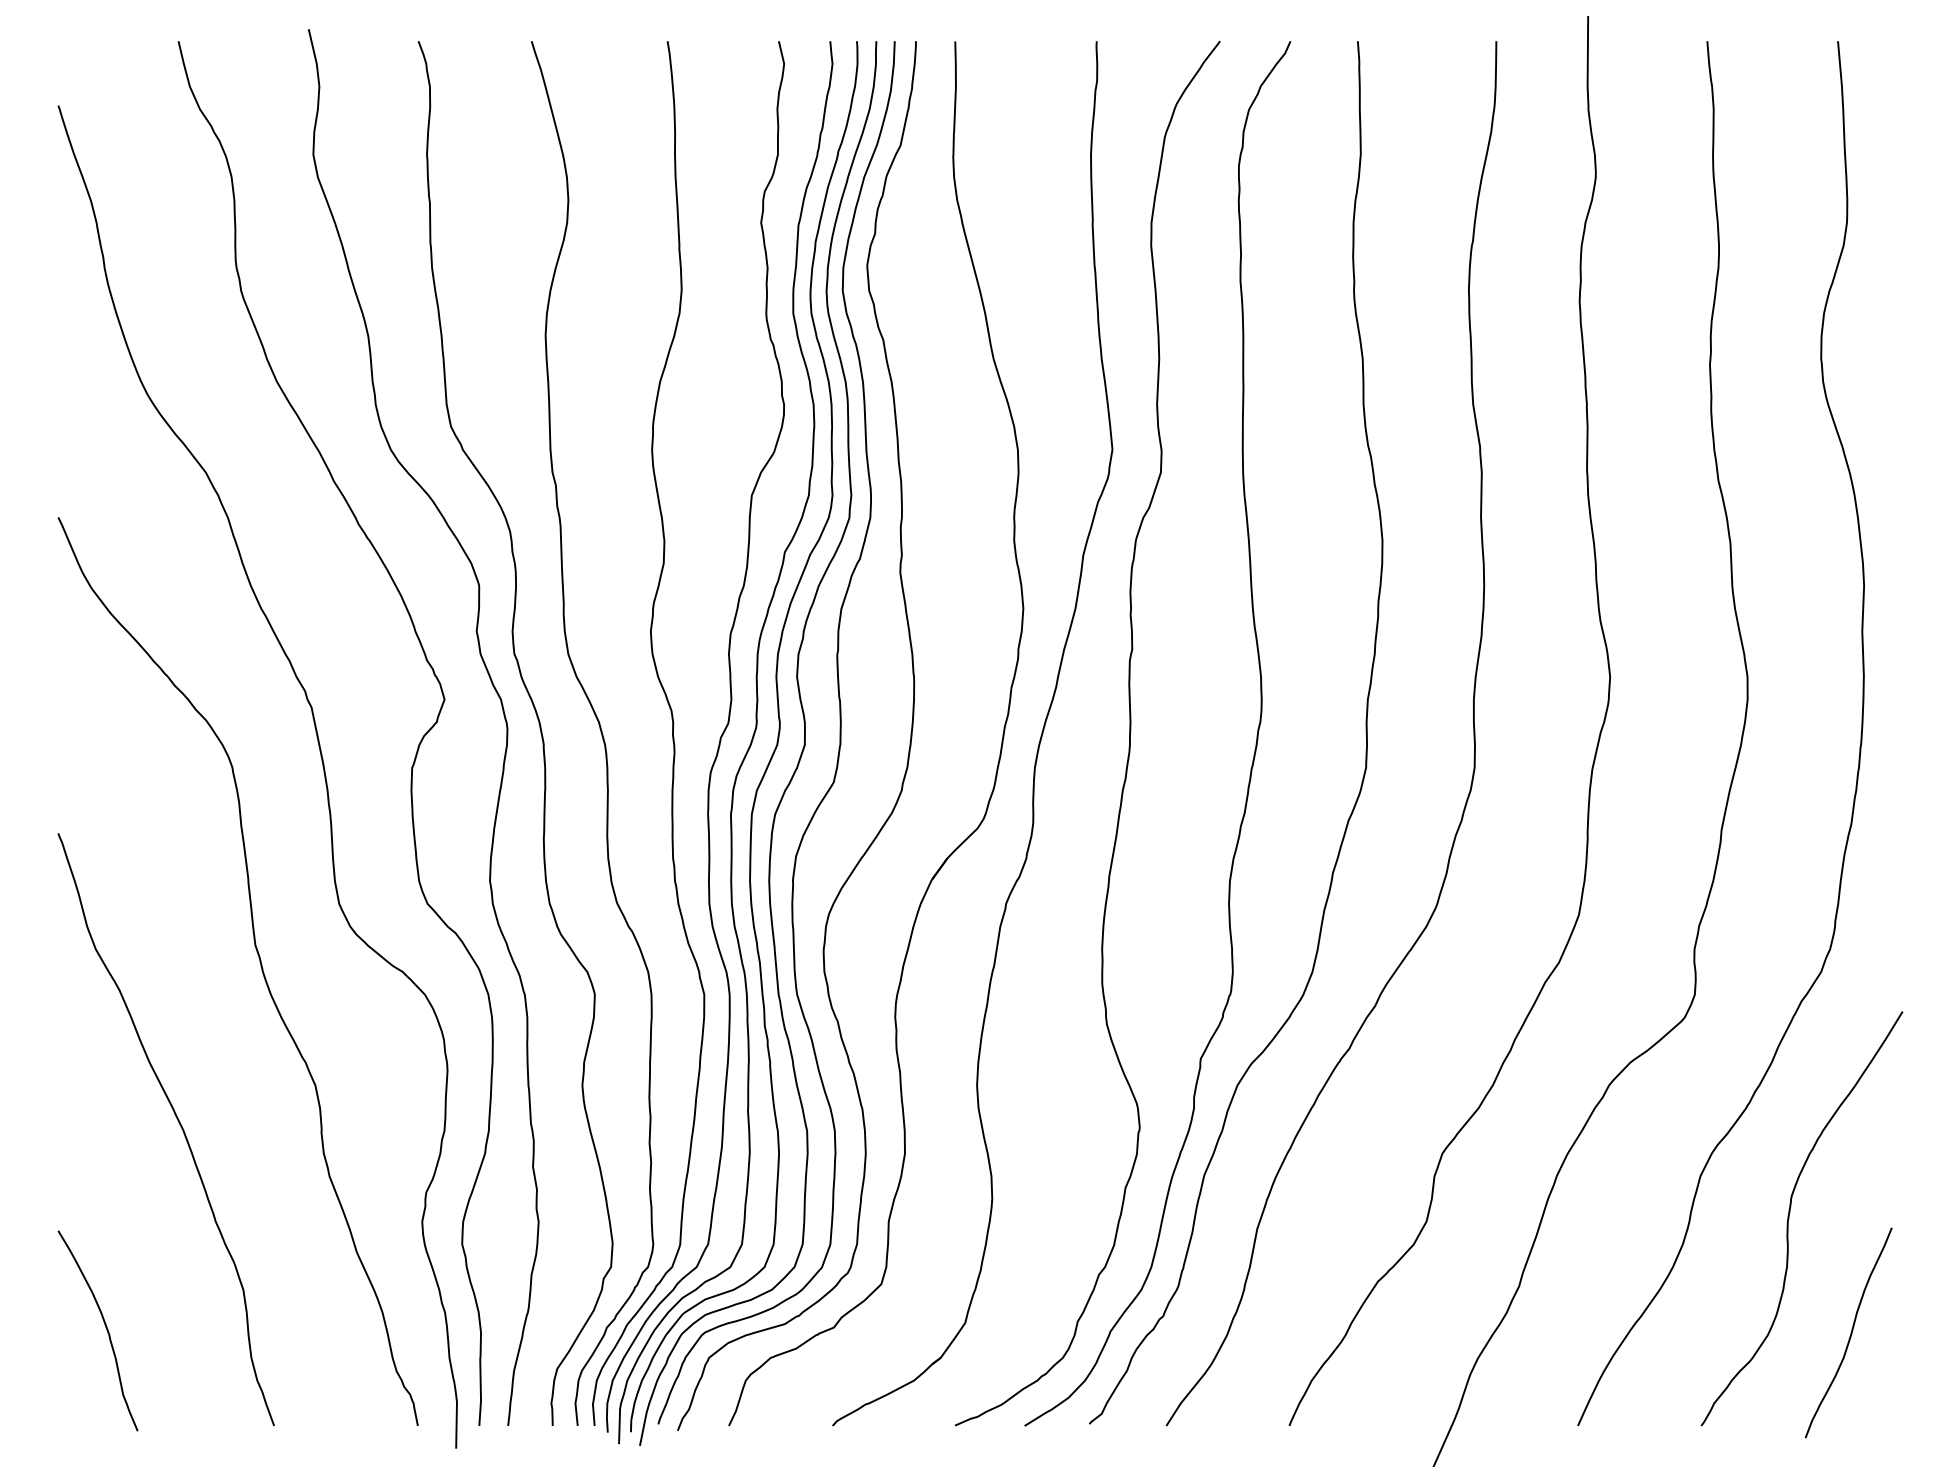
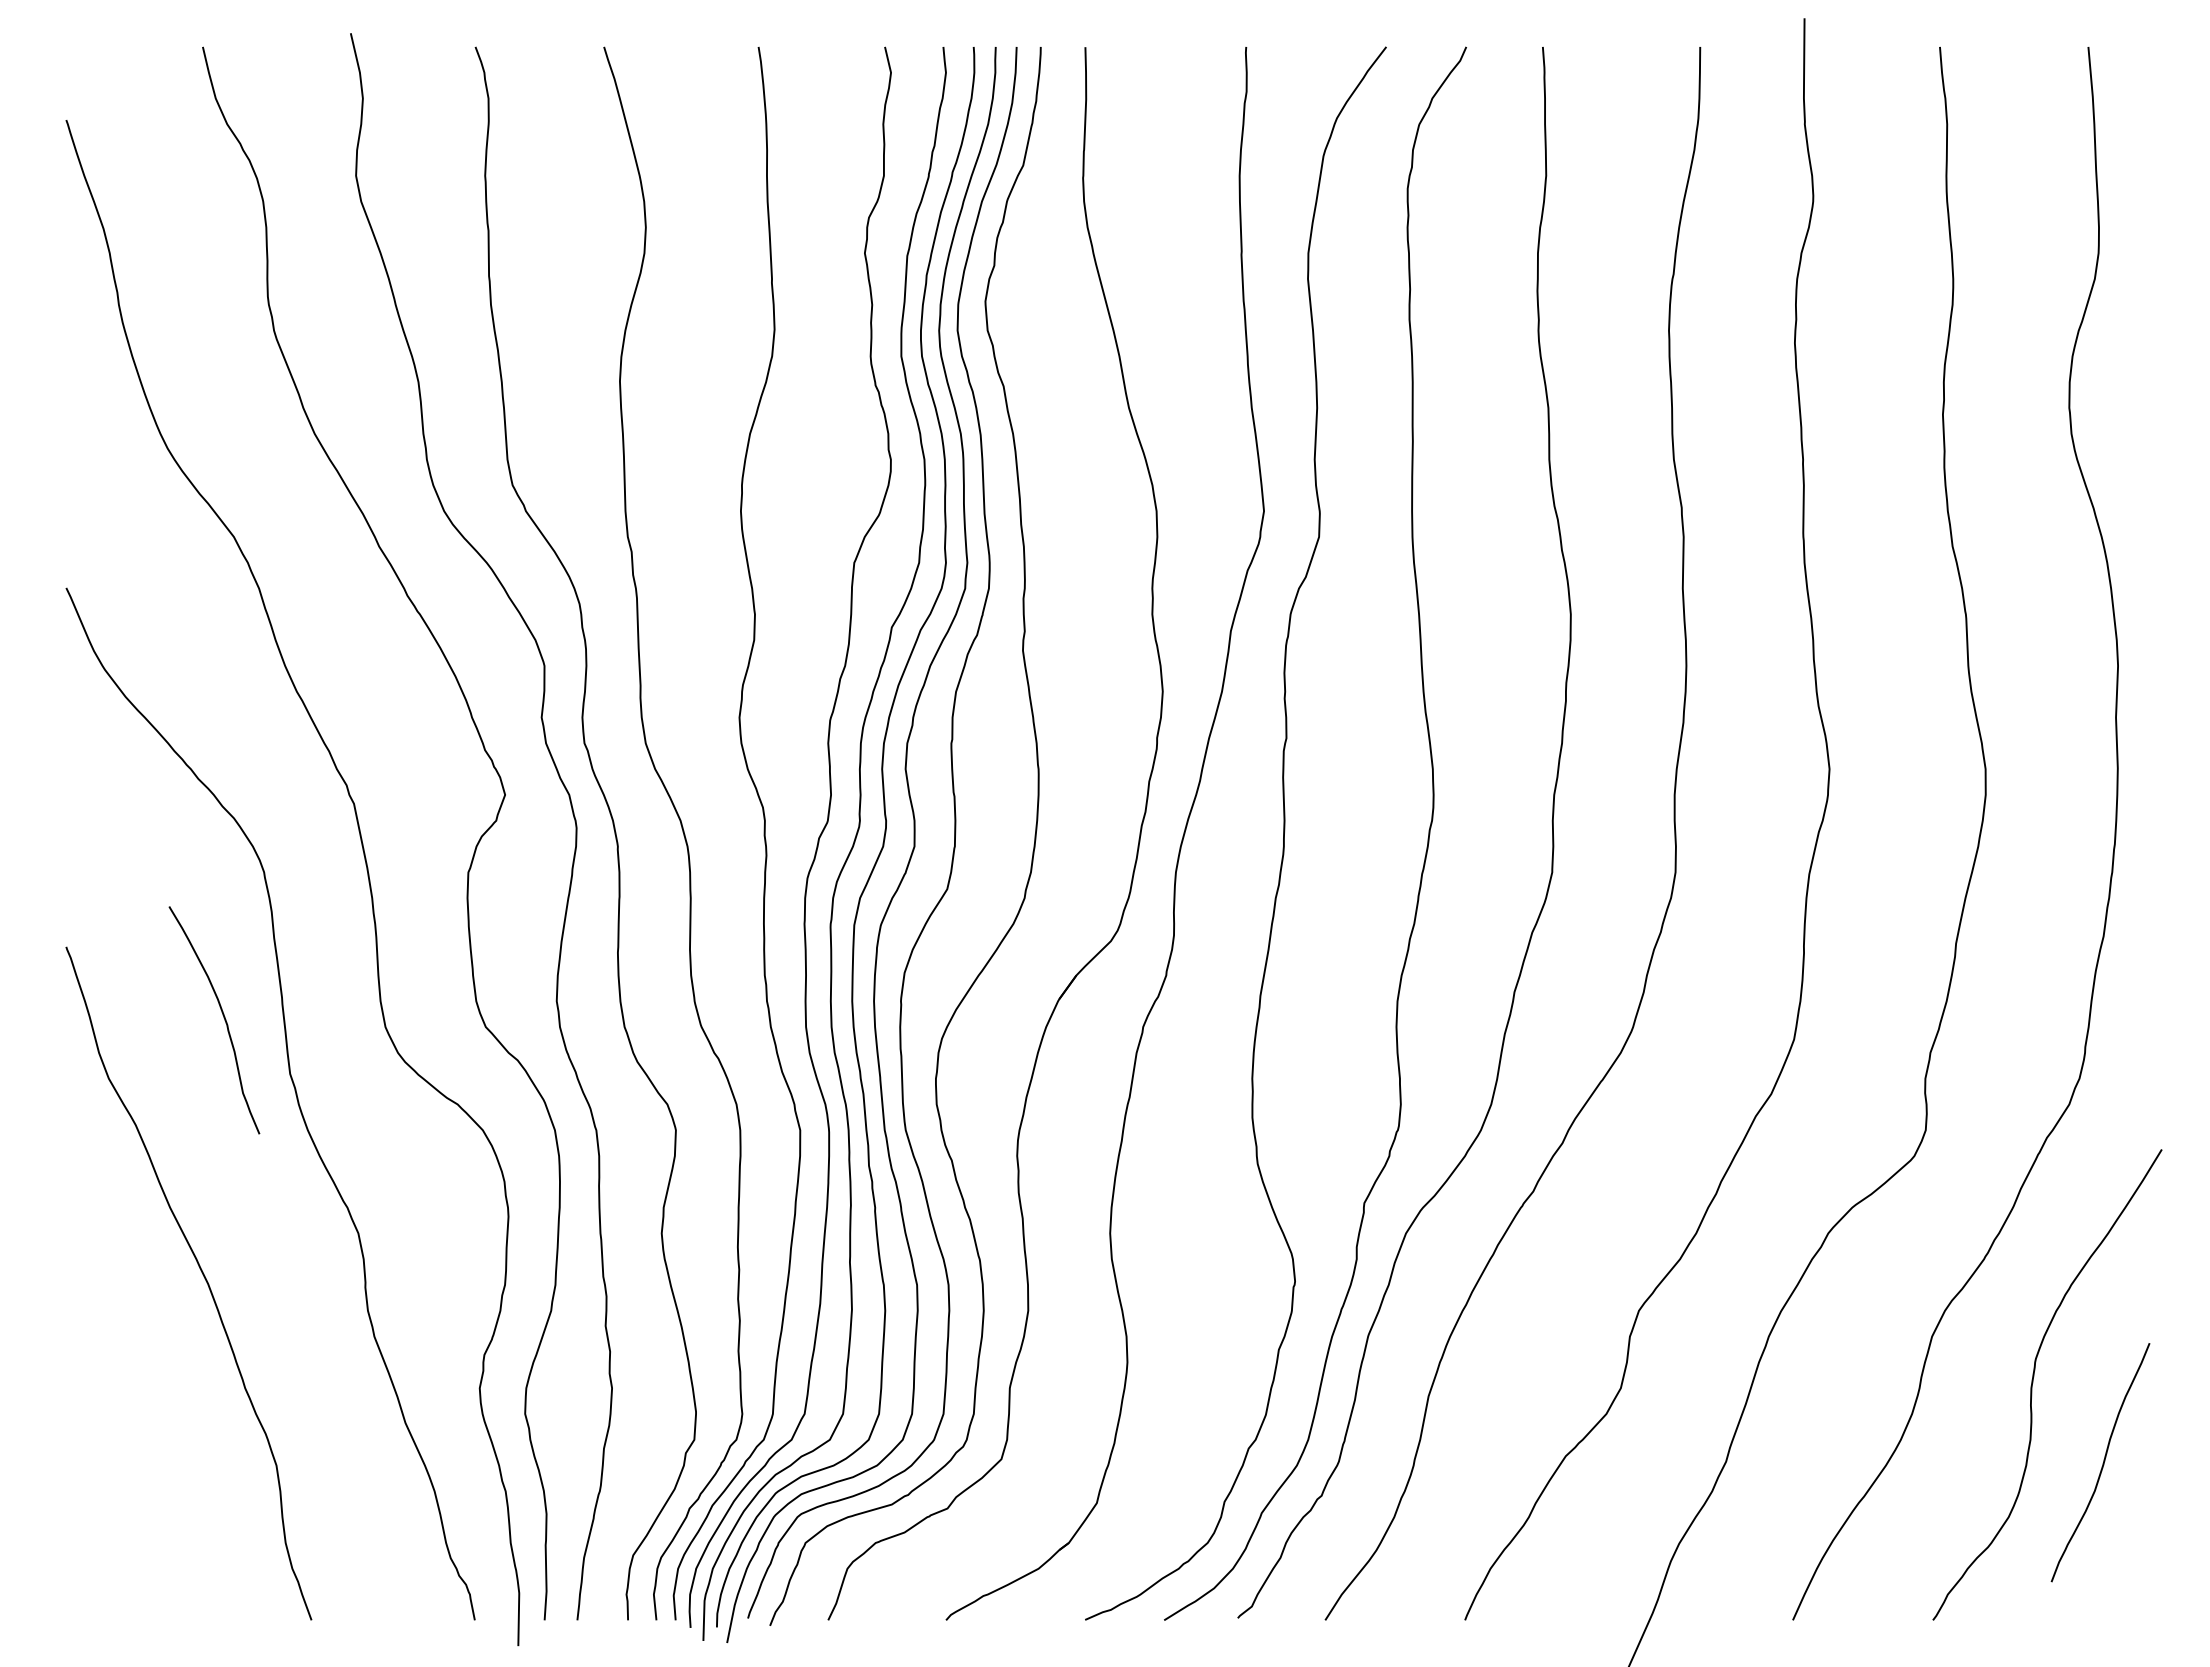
curve: (106, 1329) -> (223, 1018), moved
curve: (1850, 1333) -> (2102, 1463), moved

